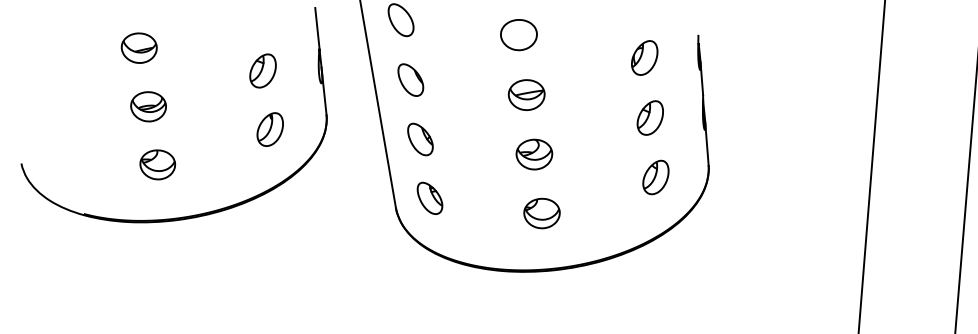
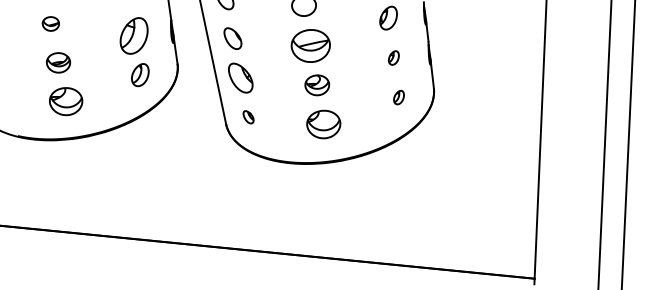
part: (138, 47) -> (50, 23), size x0.7
part: (262, 71) -> (133, 36), size x1.6
part: (526, 94) -> (310, 45), size x1.6
part: (649, 117) -> (393, 57), size x0.6
part: (419, 138) -> (240, 77), size x1.4
part: (156, 163) -> (65, 100), size x1.4
part: (655, 177) -> (398, 97), size x0.6
part: (429, 198) -> (248, 117), size x0.6
part: (541, 213) -> (323, 124), size x1.4

